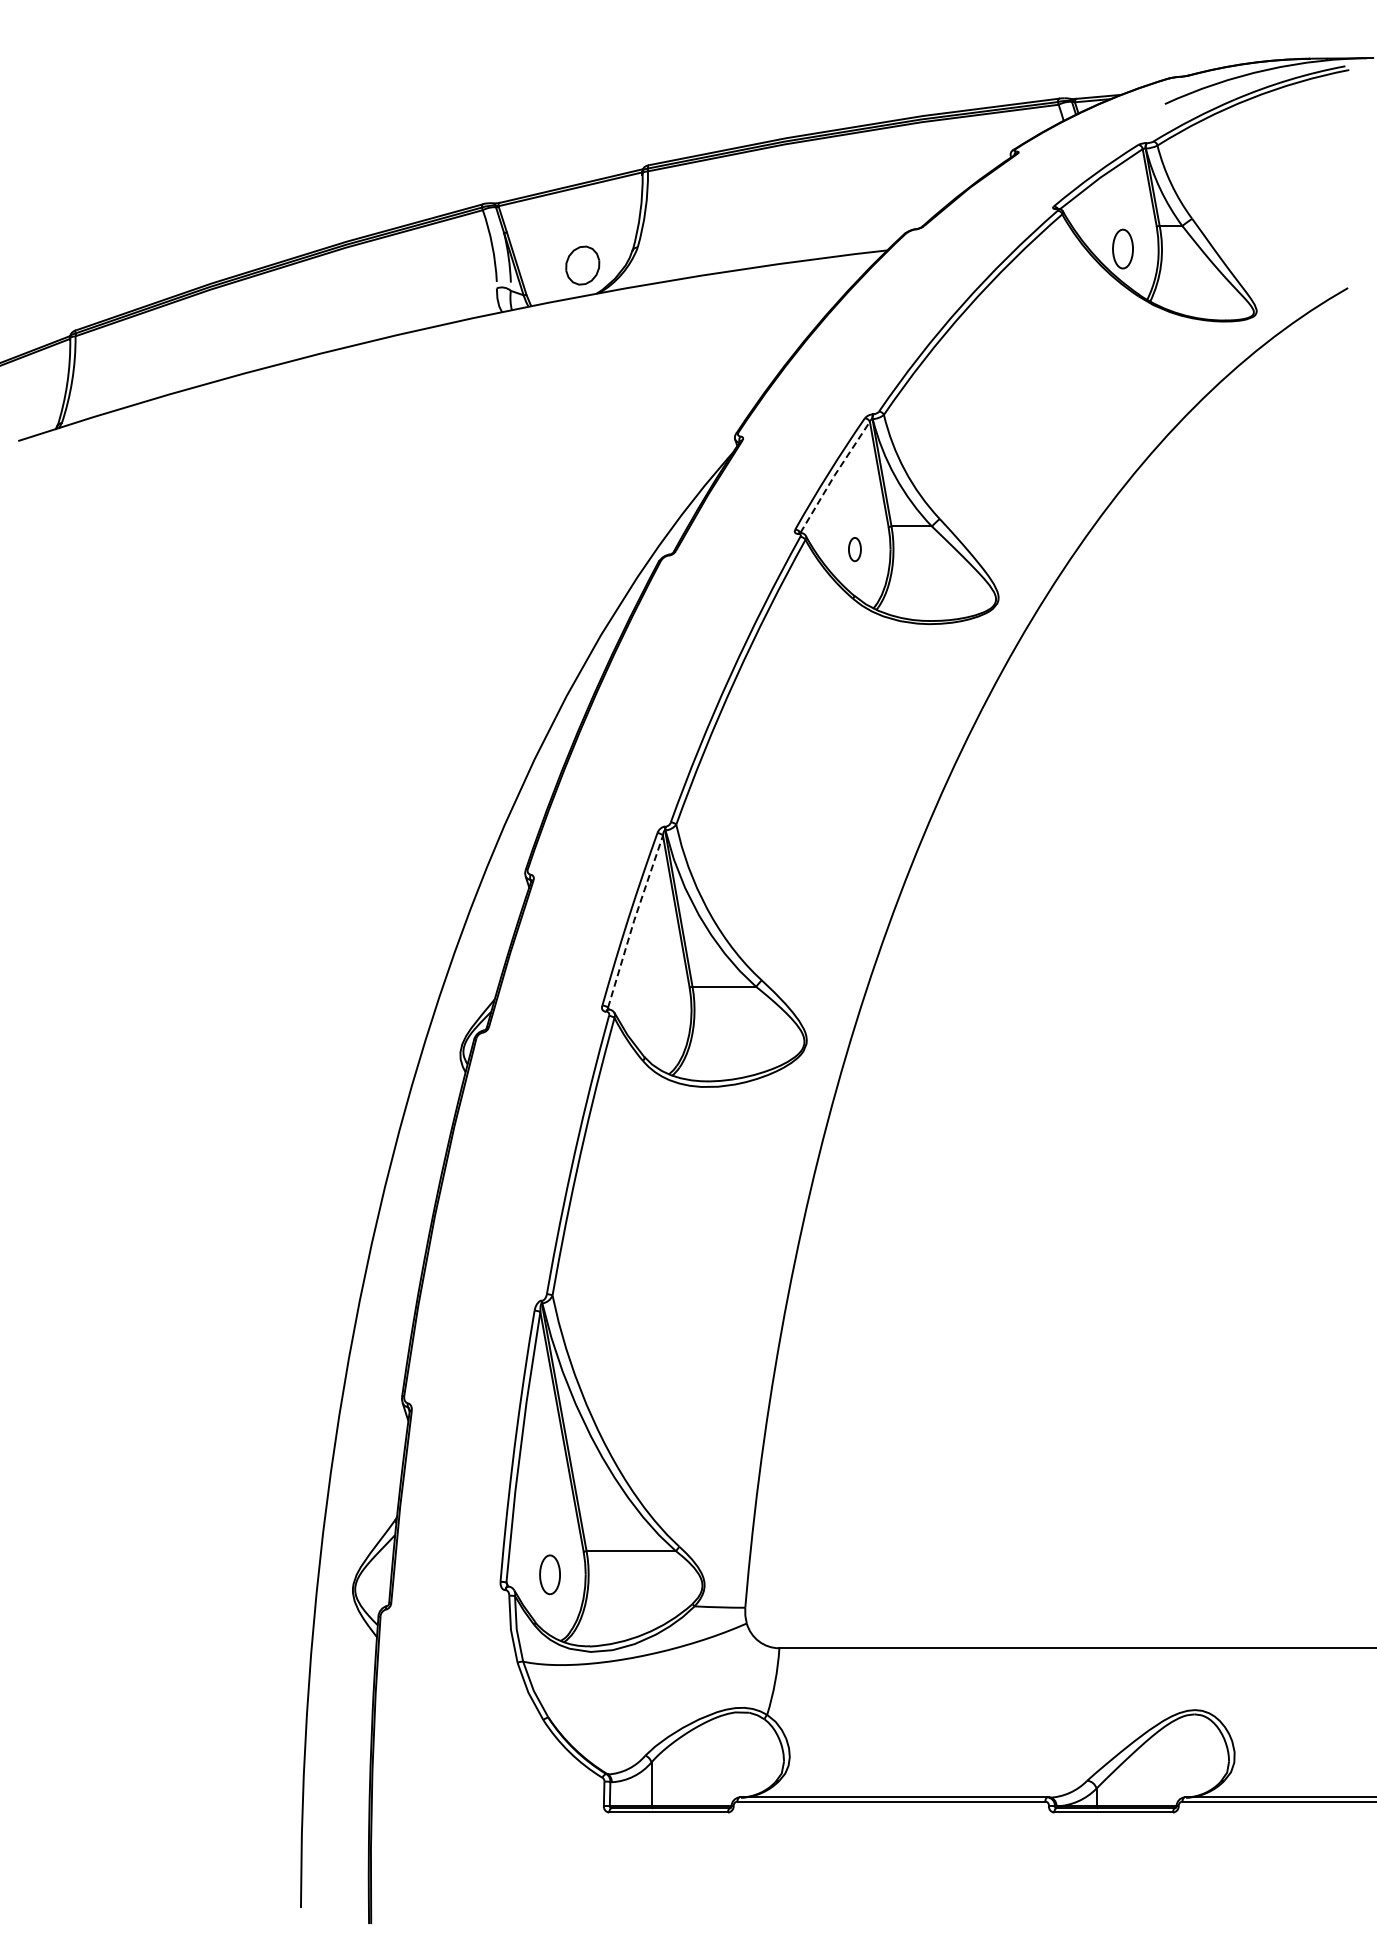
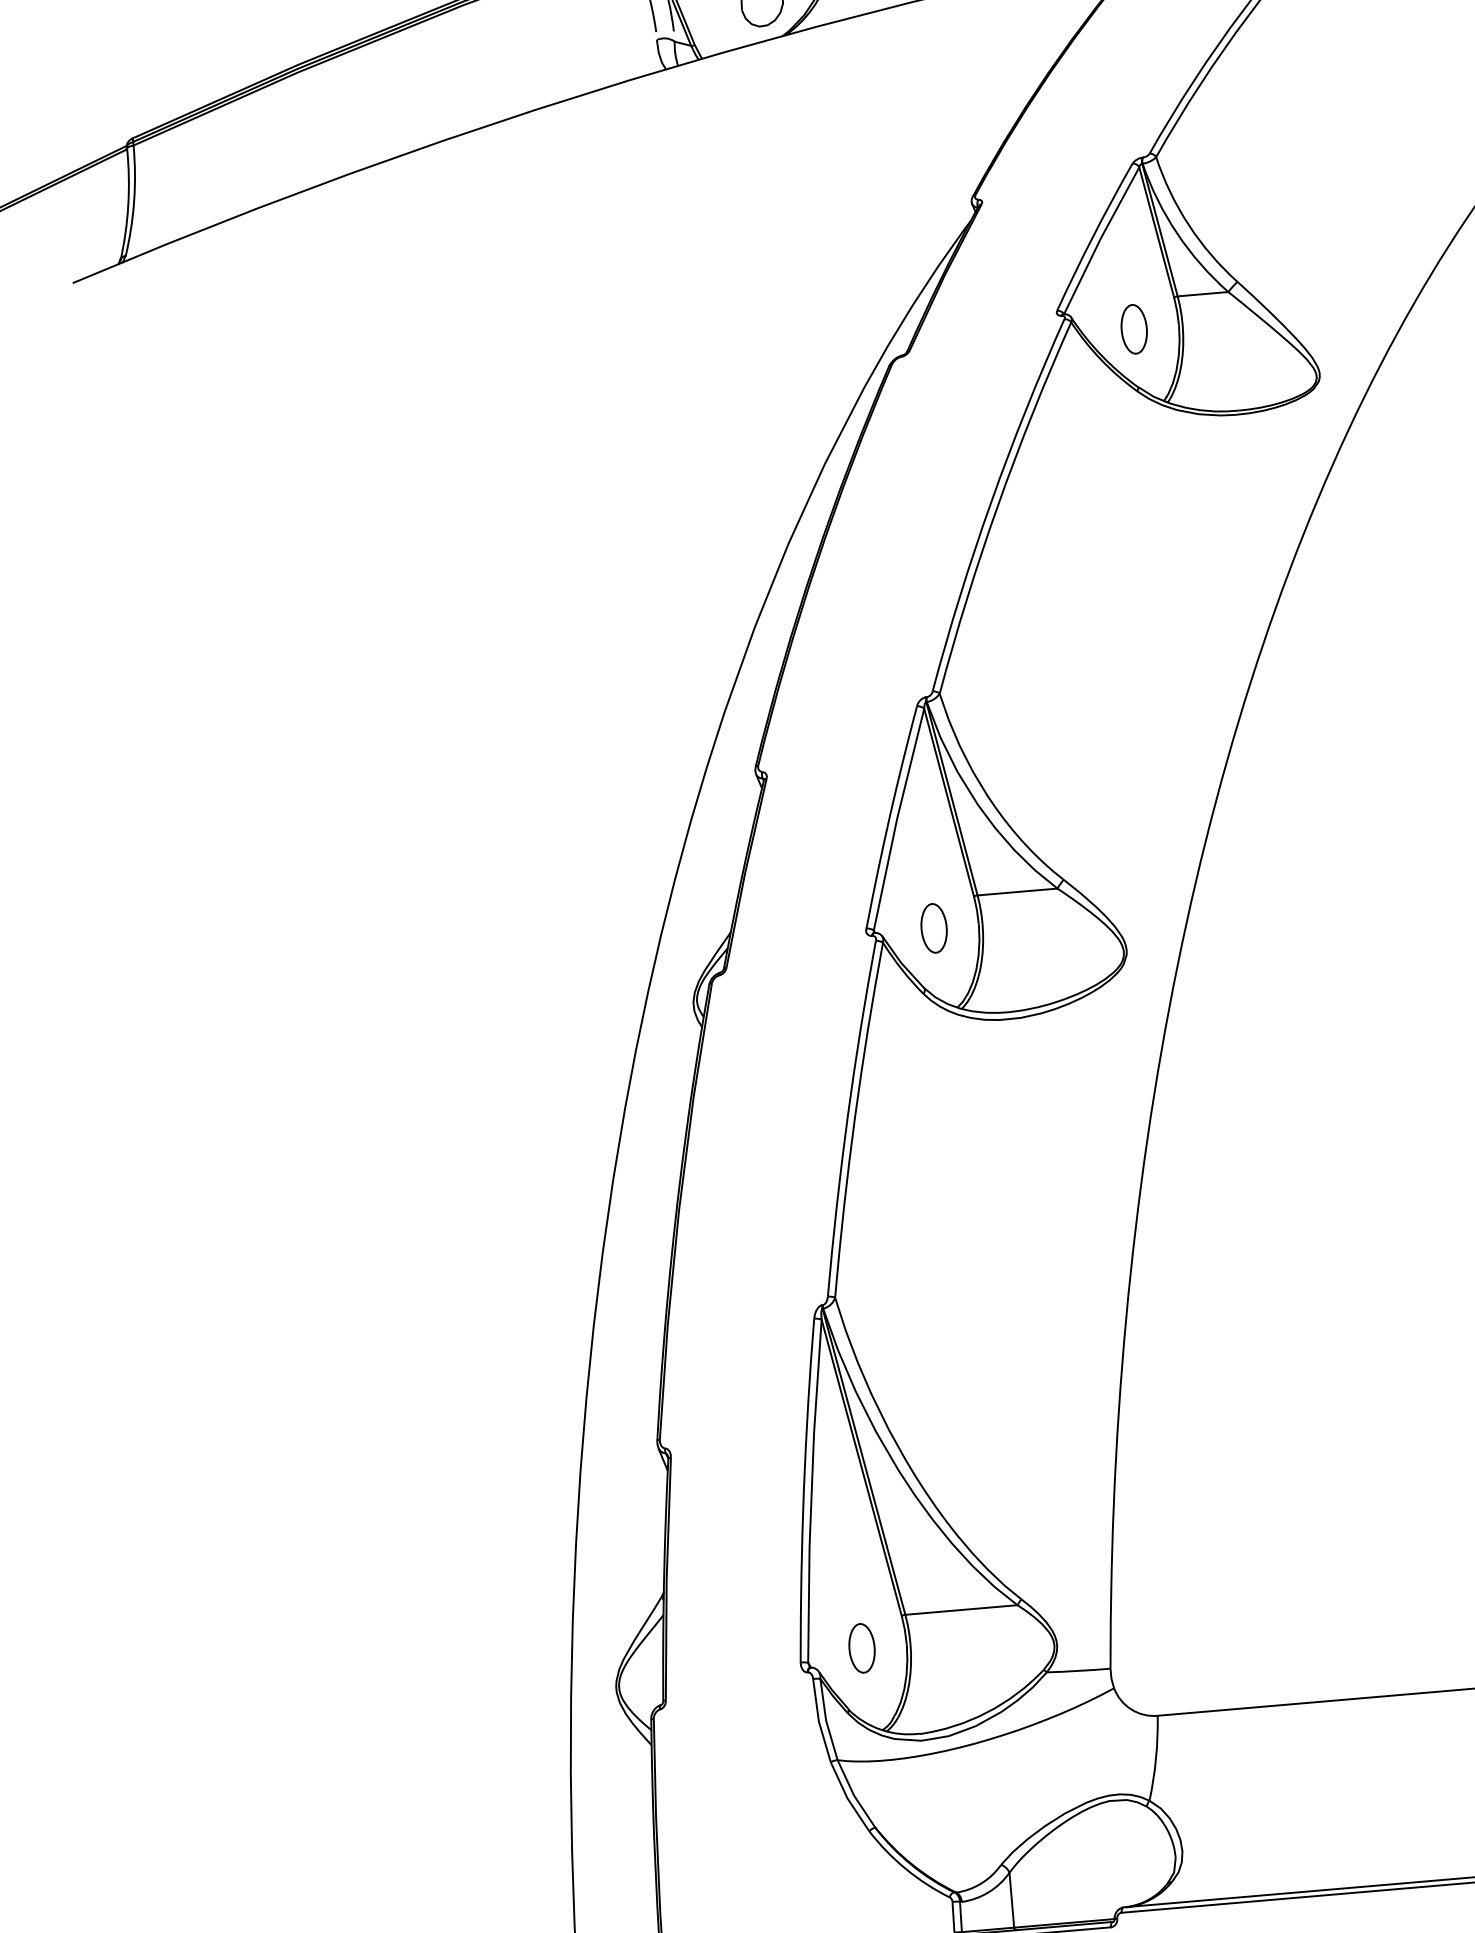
line: (834, 475) -> (1100, 238), dashed -> solid
part: (854, 549) -> (1133, 329), size x1.67
line: (634, 920) -> (897, 818), dashed -> solid
part: (655, 1009) -> (933, 927), added

